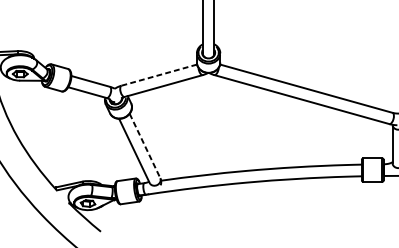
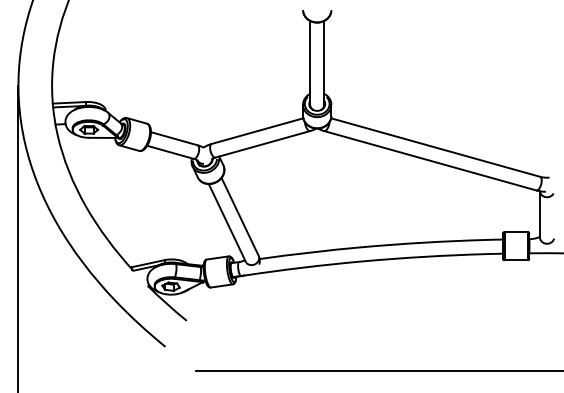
line: (159, 75) -> (257, 131), dashed -> solid
line: (145, 146) -> (240, 217), dashed -> solid

